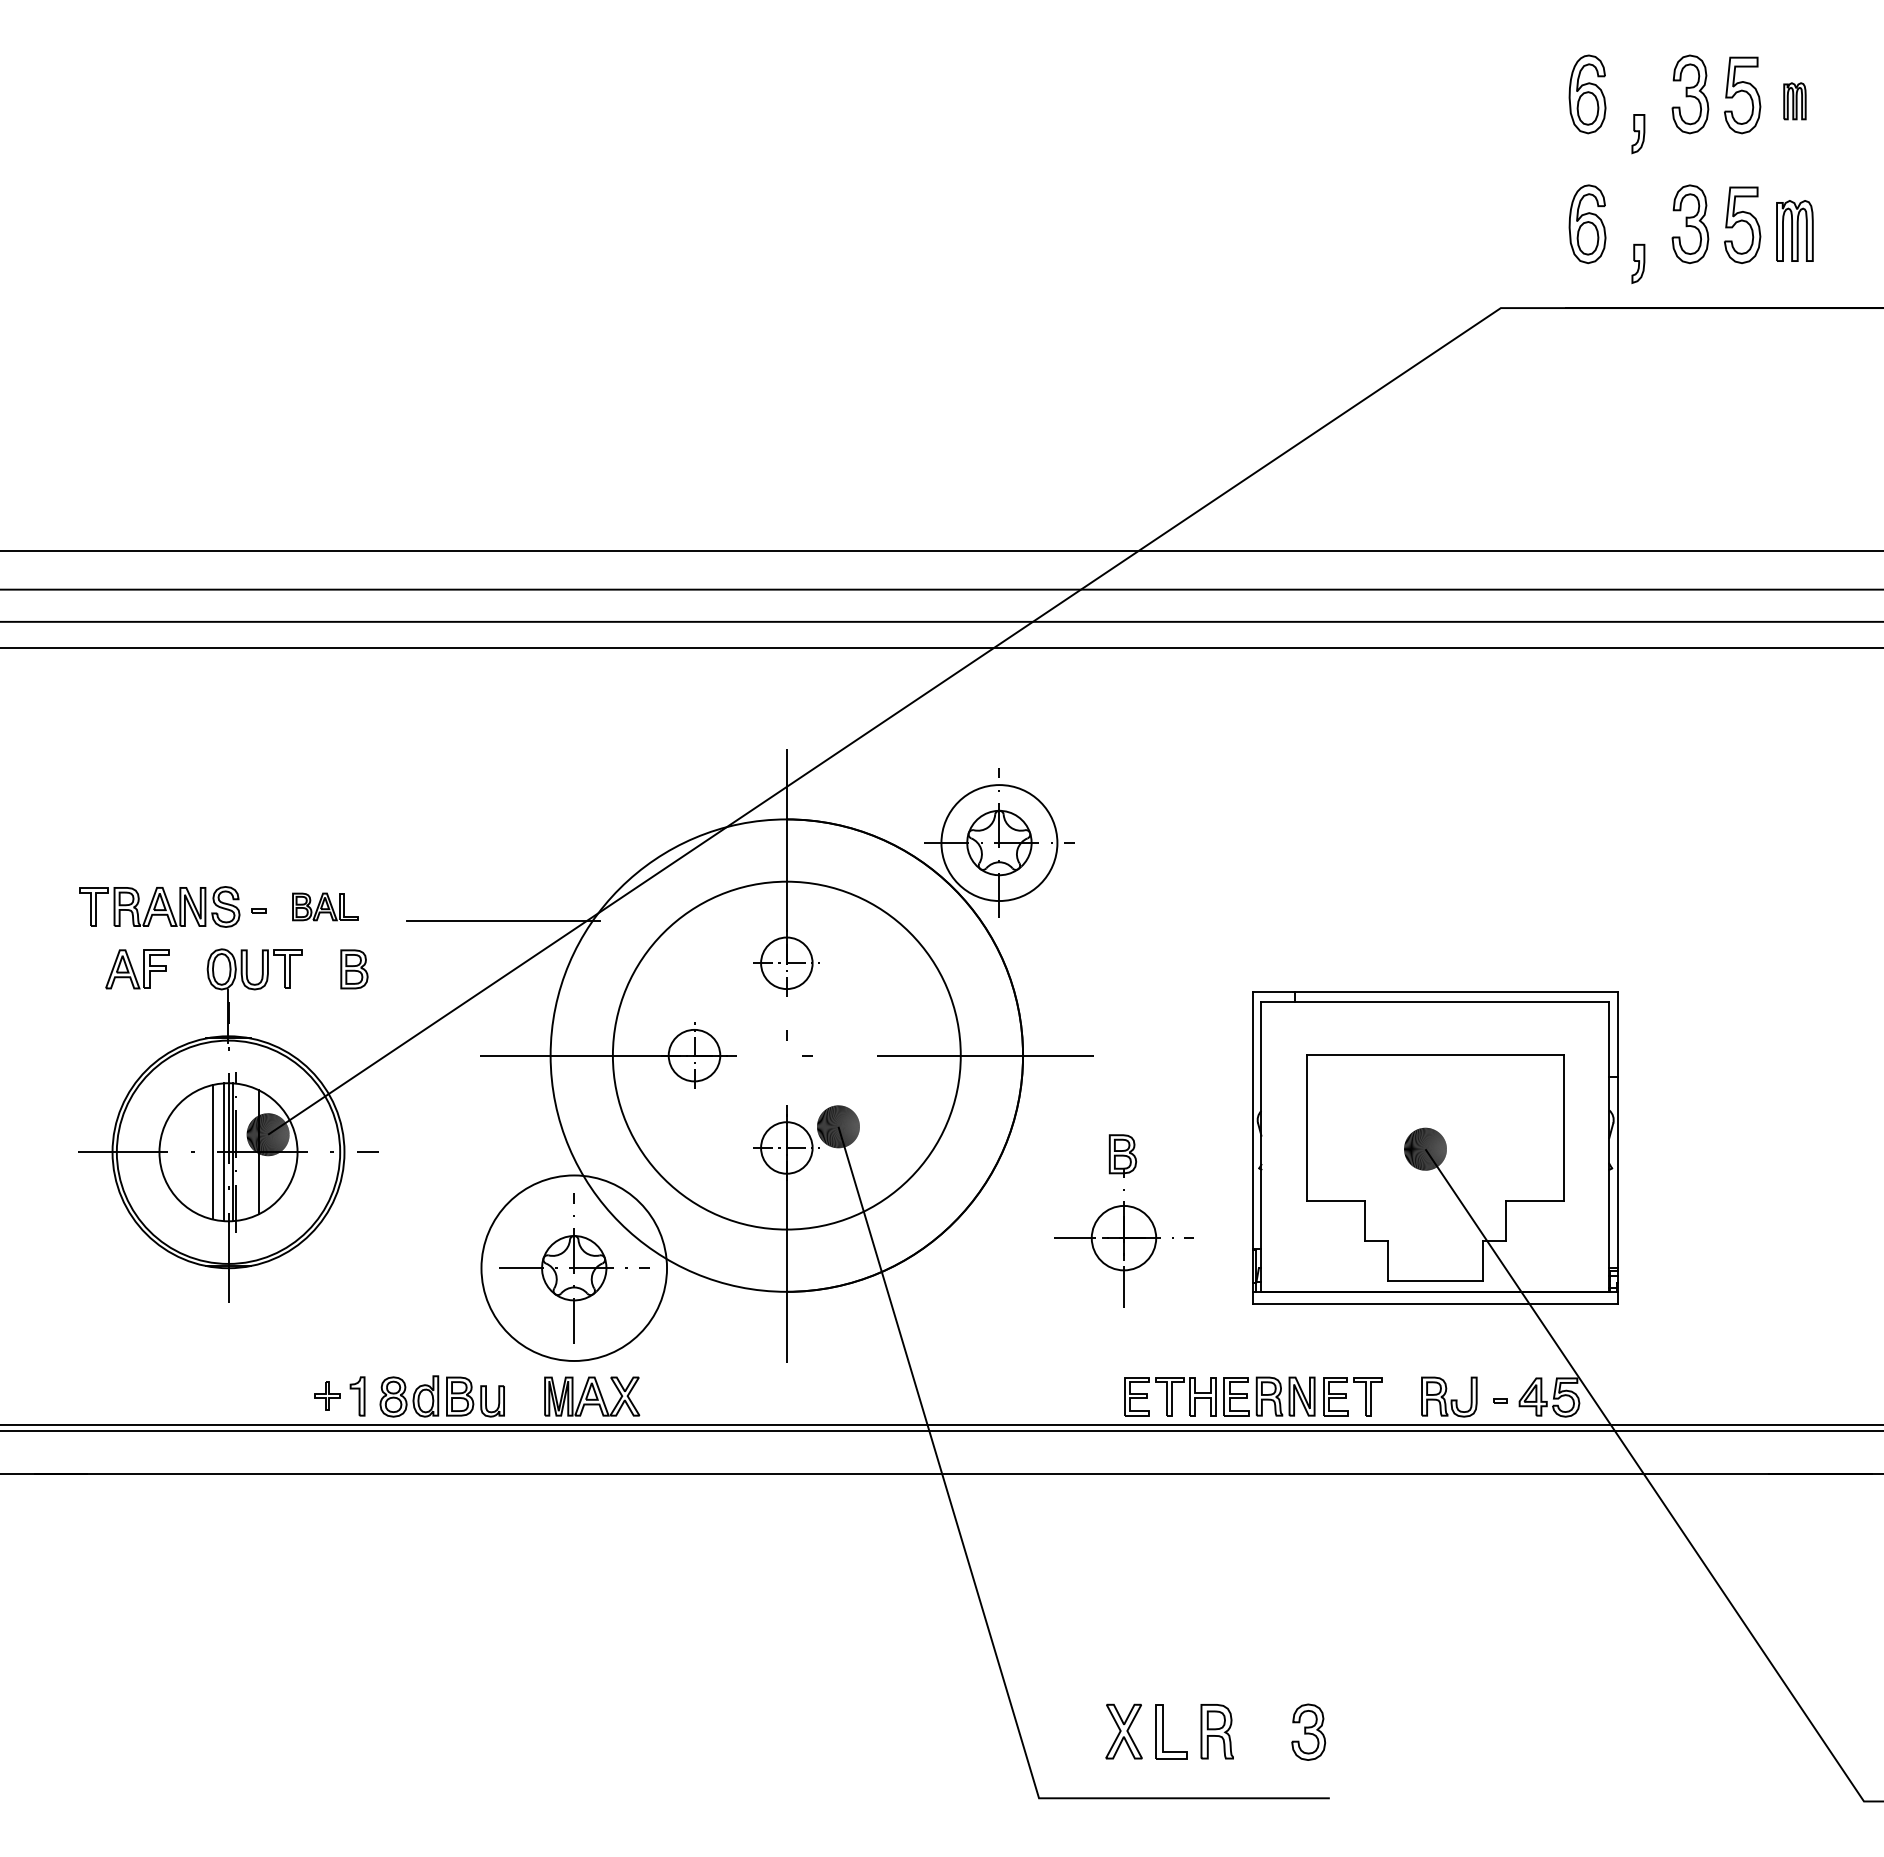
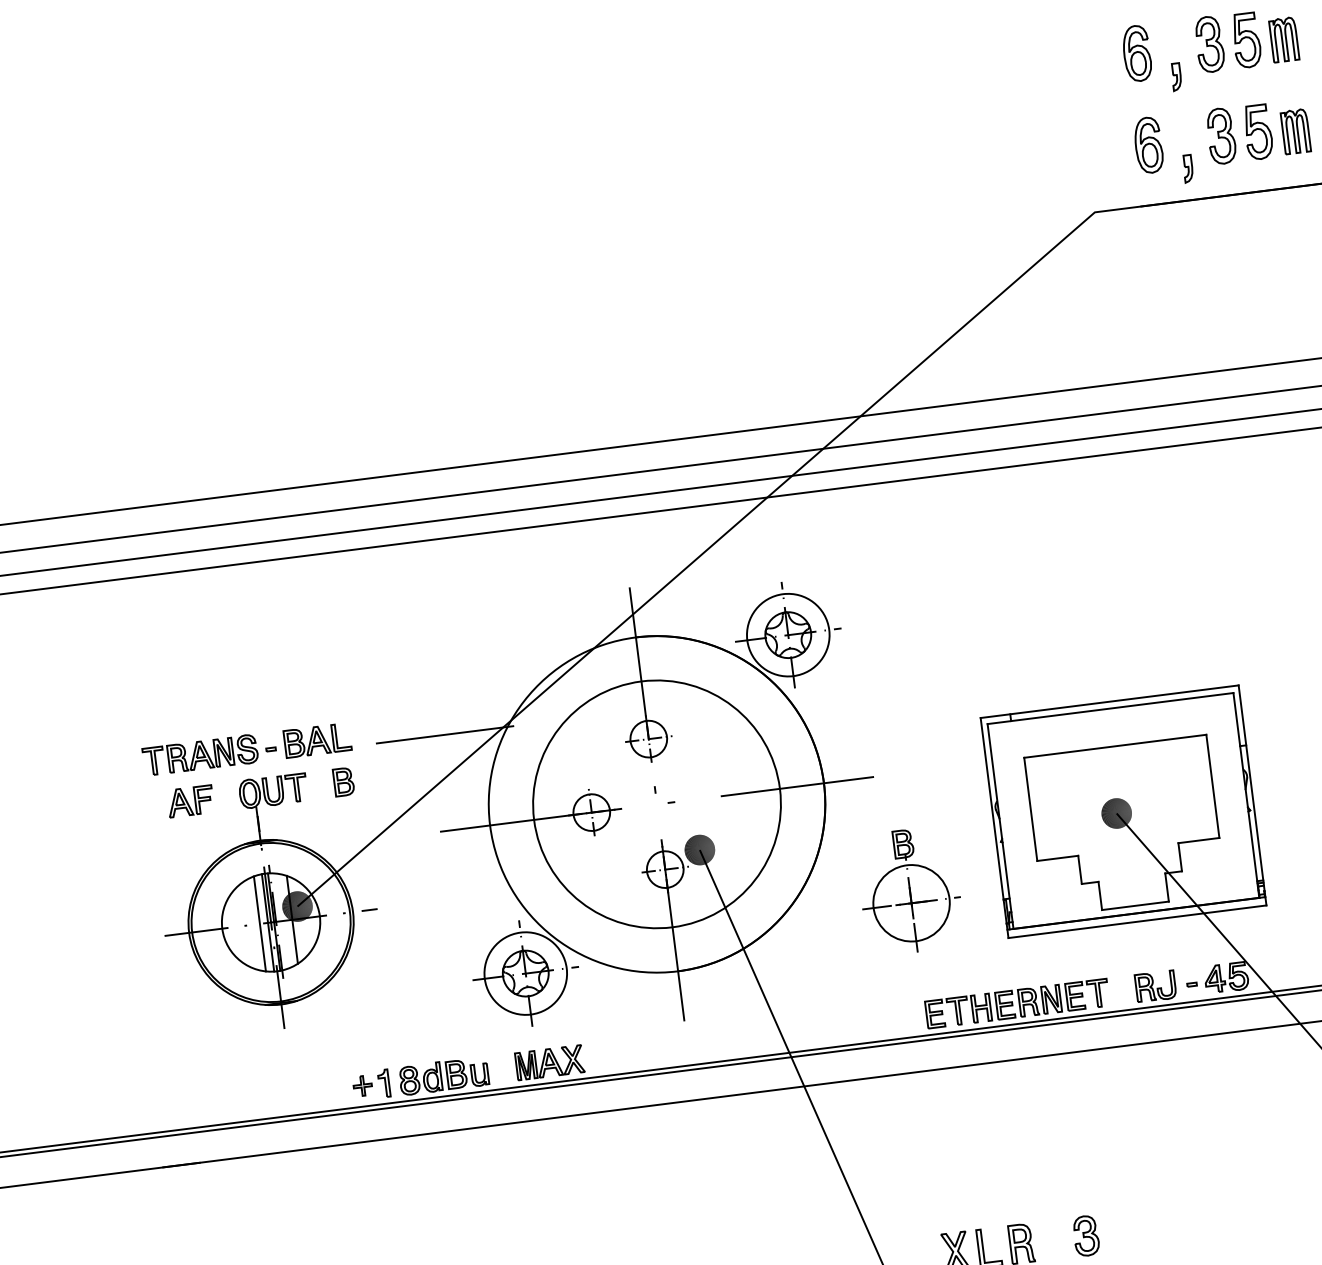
part: (1794, 101) -> (1283, 40), size x1.67
part: (324, 906) -> (316, 740), size x1.43
circle: (1123, 1237) -> (911, 902), size x1.67
circle: (574, 1268) -> (525, 973), size x0.62

